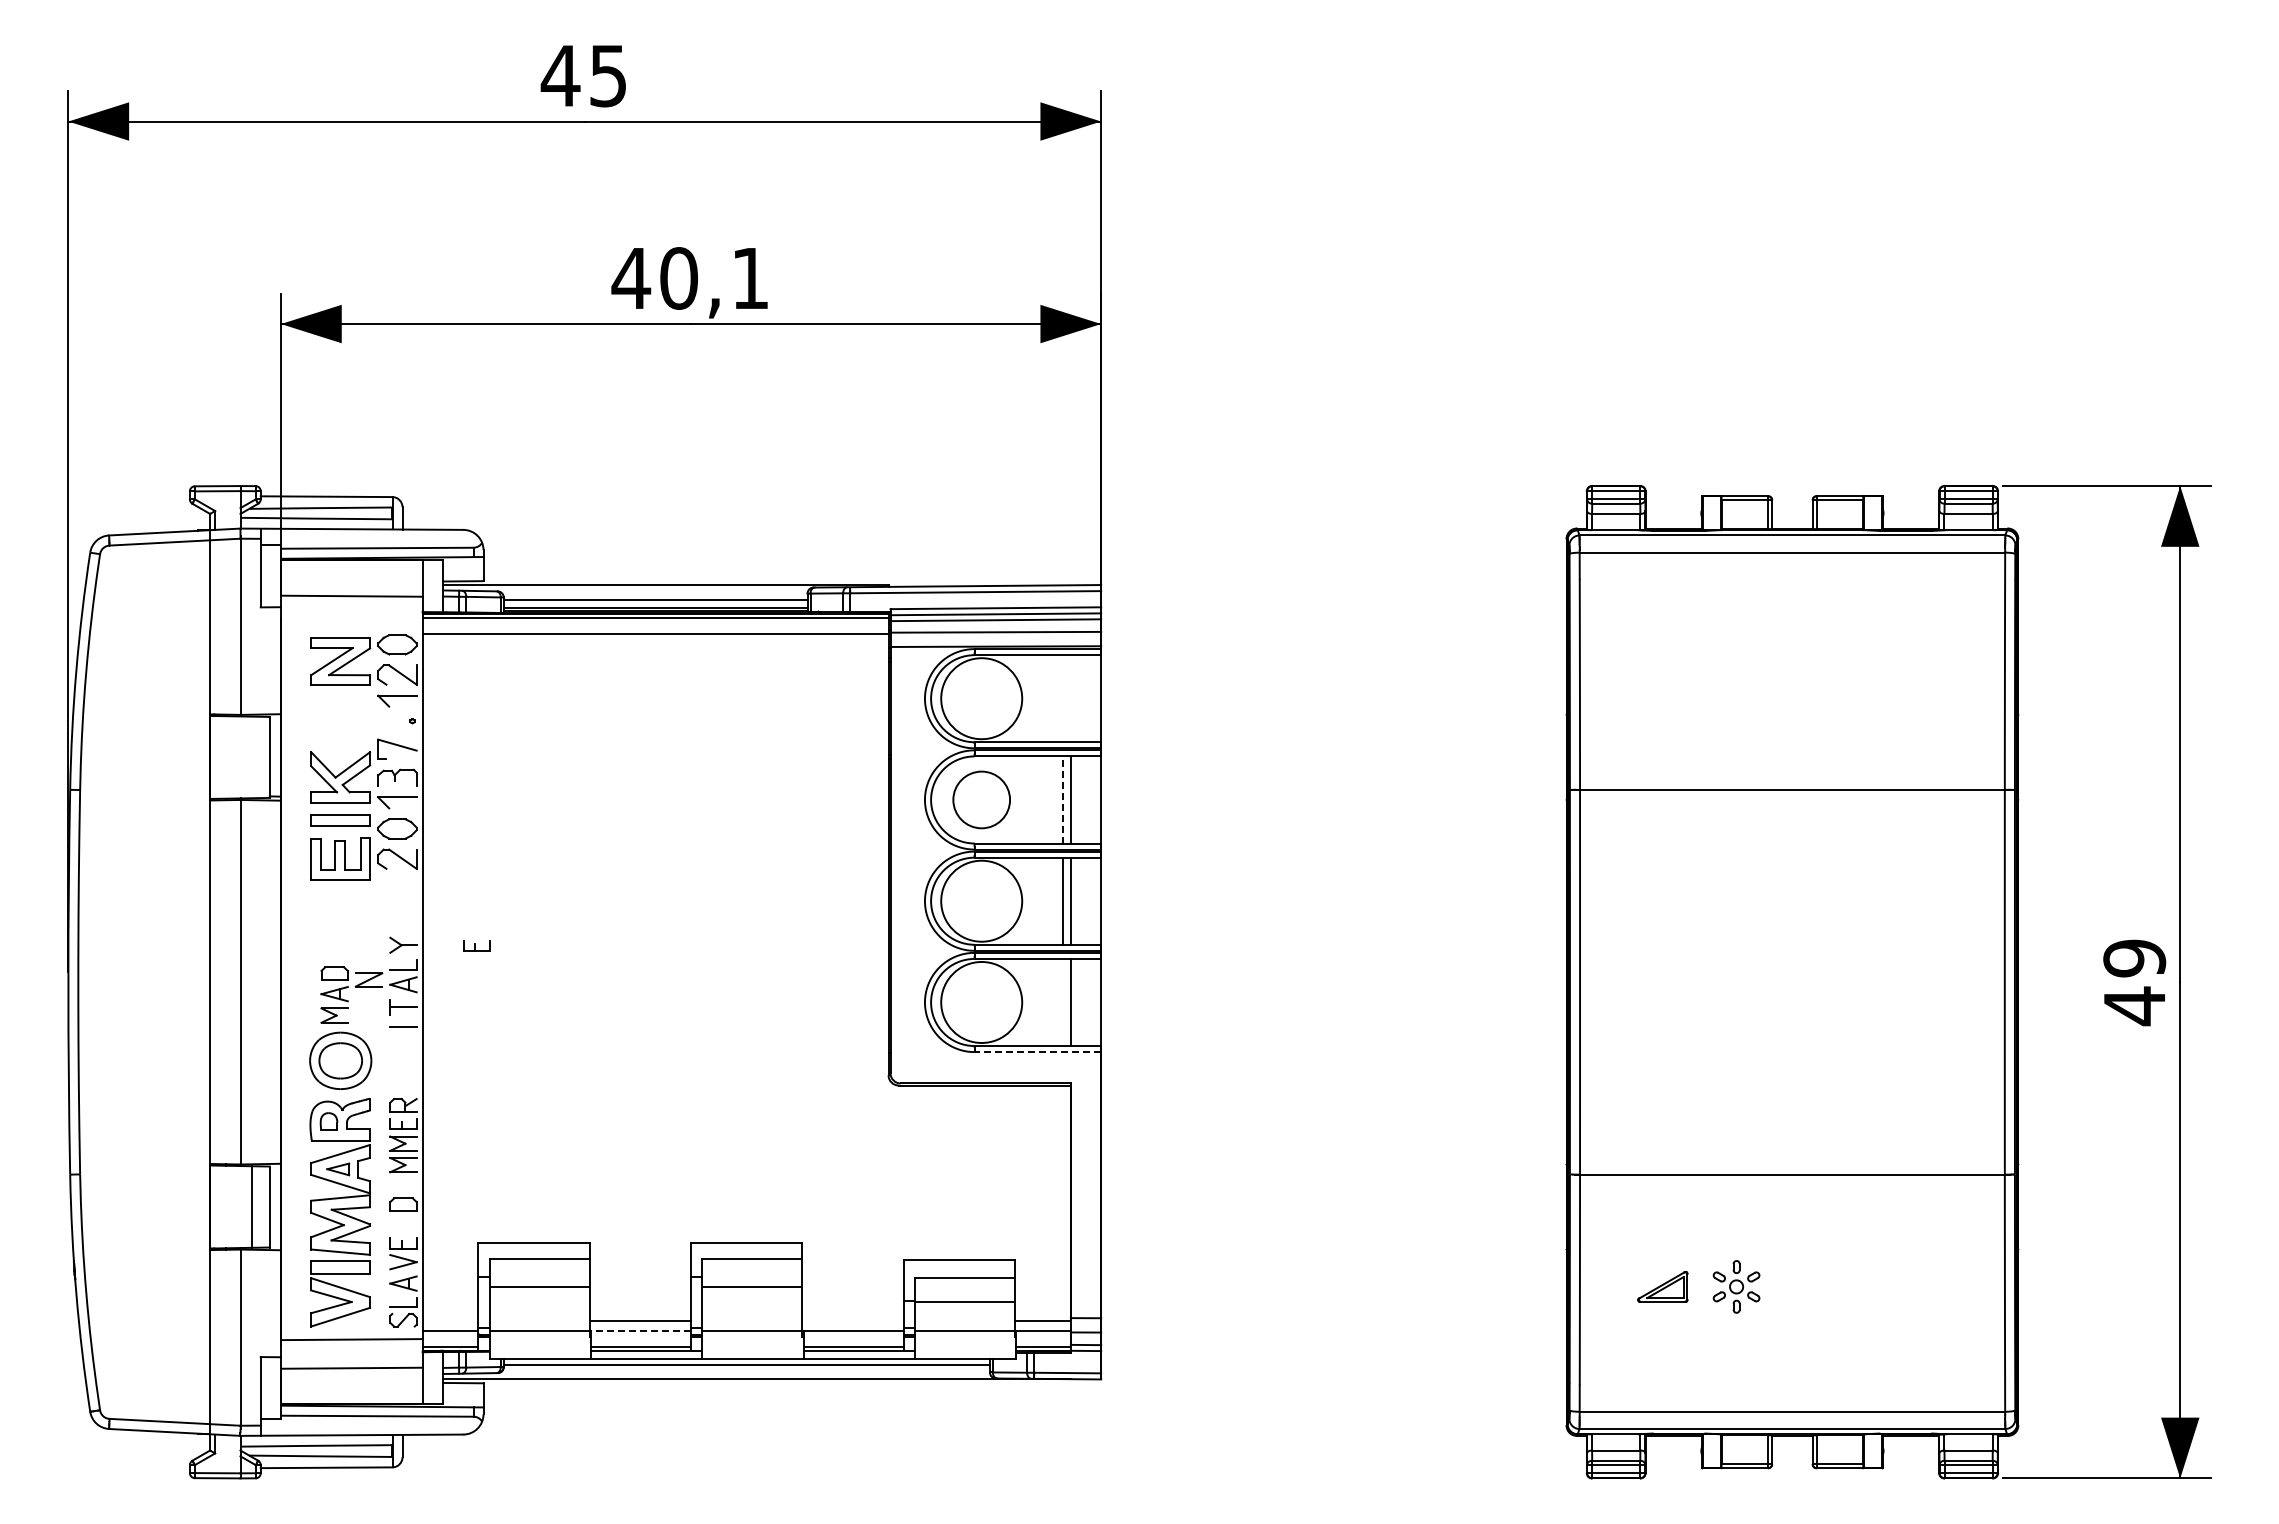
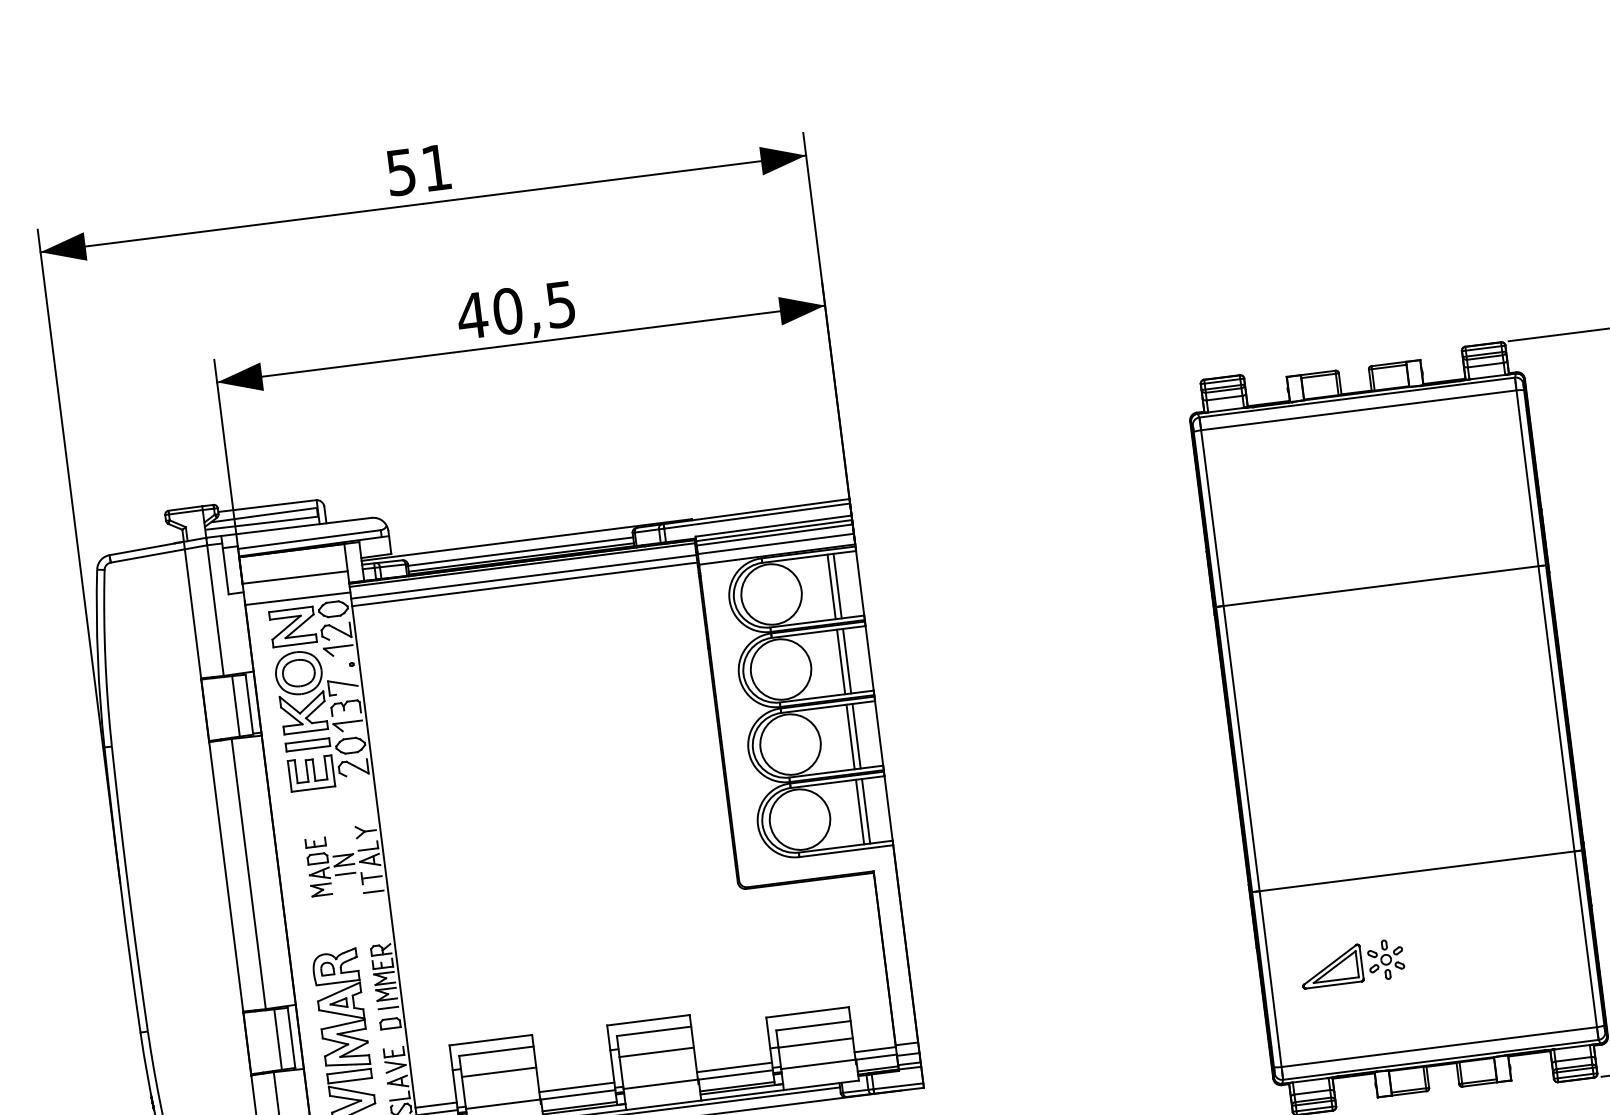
text: (582, 76) -> (417, 170), 45 -> 51
text: (749, 278) -> (560, 304), 40,1 -> 40,5
line: (351, 624) -> (297, 598), added
line: (655, 643) -> (524, 584), added
line: (1062, 698) -> (831, 586), added
line: (1070, 698) -> (837, 586), added
line: (251, 757) -> (235, 706), added
circle: (981, 799) -> (780, 669), size x1.43
line: (1062, 799) -> (840, 661), dashed -> solid
part: (476, 945) -> (315, 842), moved
line: (368, 998) -> (345, 874), added
line: (1062, 1002) -> (859, 812), added
line: (1037, 1052) -> (846, 851), dashed -> solid
part: (340, 1060) -> (298, 672), moved
line: (403, 1183) -> (388, 1007), added
part: (1662, 1286) -> (1331, 966), size x1.67
line: (450, 1320) -> (436, 1105), added
line: (852, 1320) -> (734, 1067), added
line: (640, 1330) -> (577, 1094), dashed -> solid

